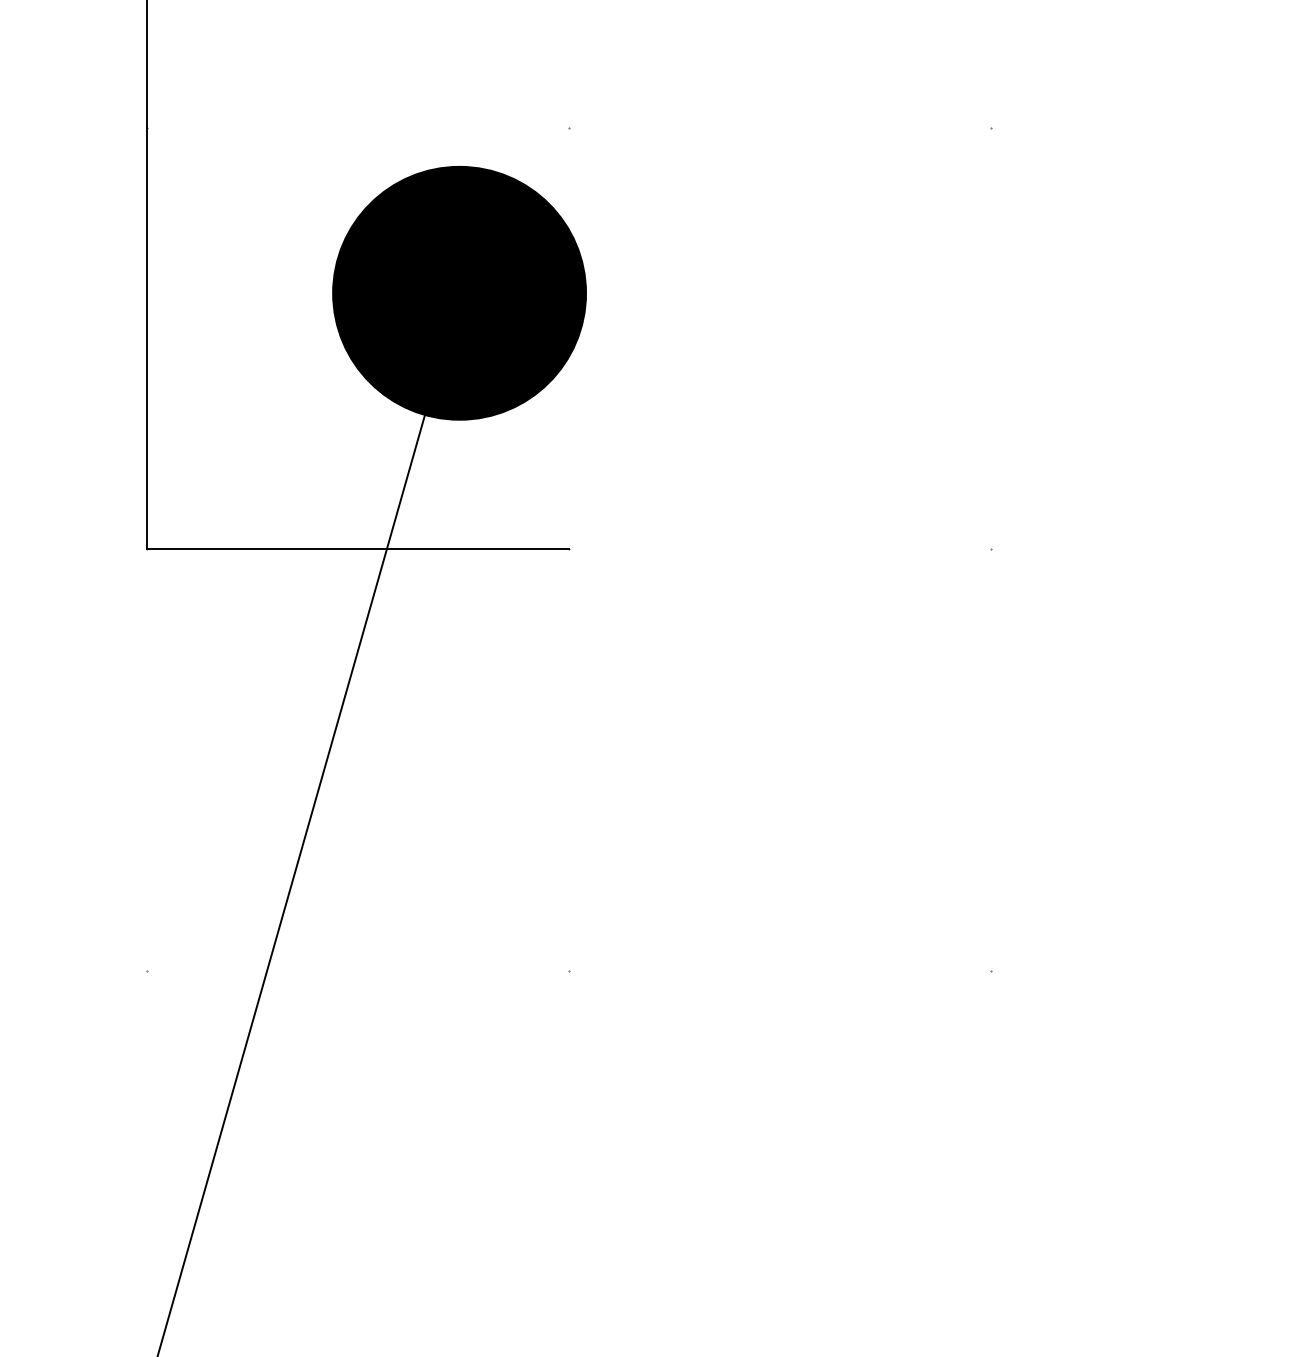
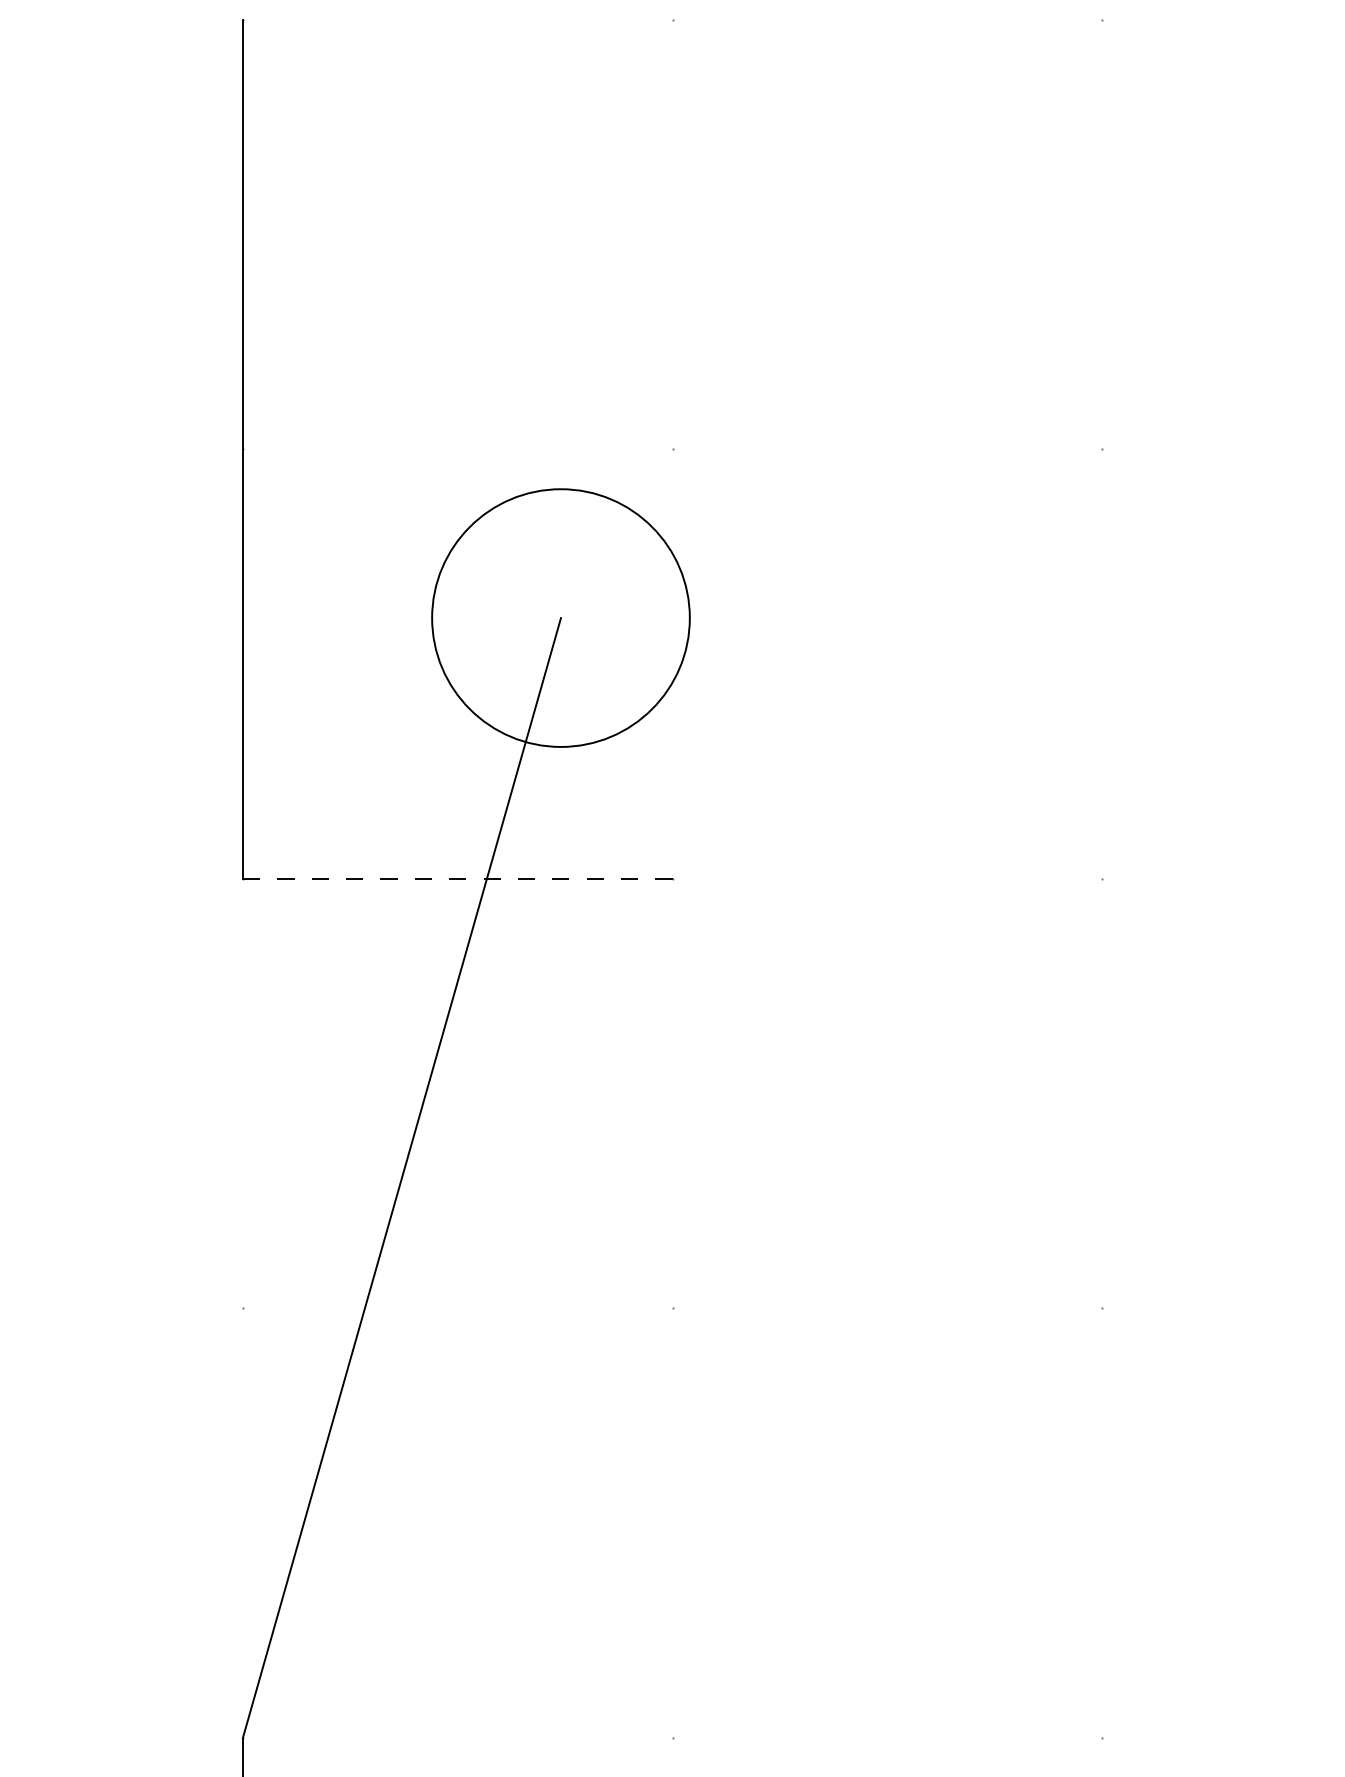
fill: (459, 292) -> (560, 617), removed
line: (358, 548) -> (457, 878), solid -> dashed

